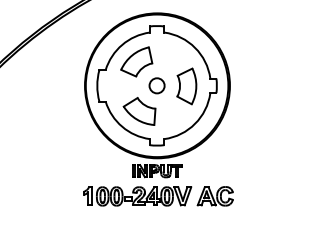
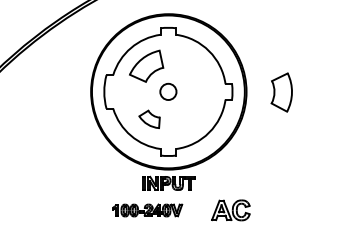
part: (186, 86) -> (281, 92), moved
part: (139, 111) -> (149, 119), size x0.6
part: (137, 196) -> (147, 210), size x0.6

